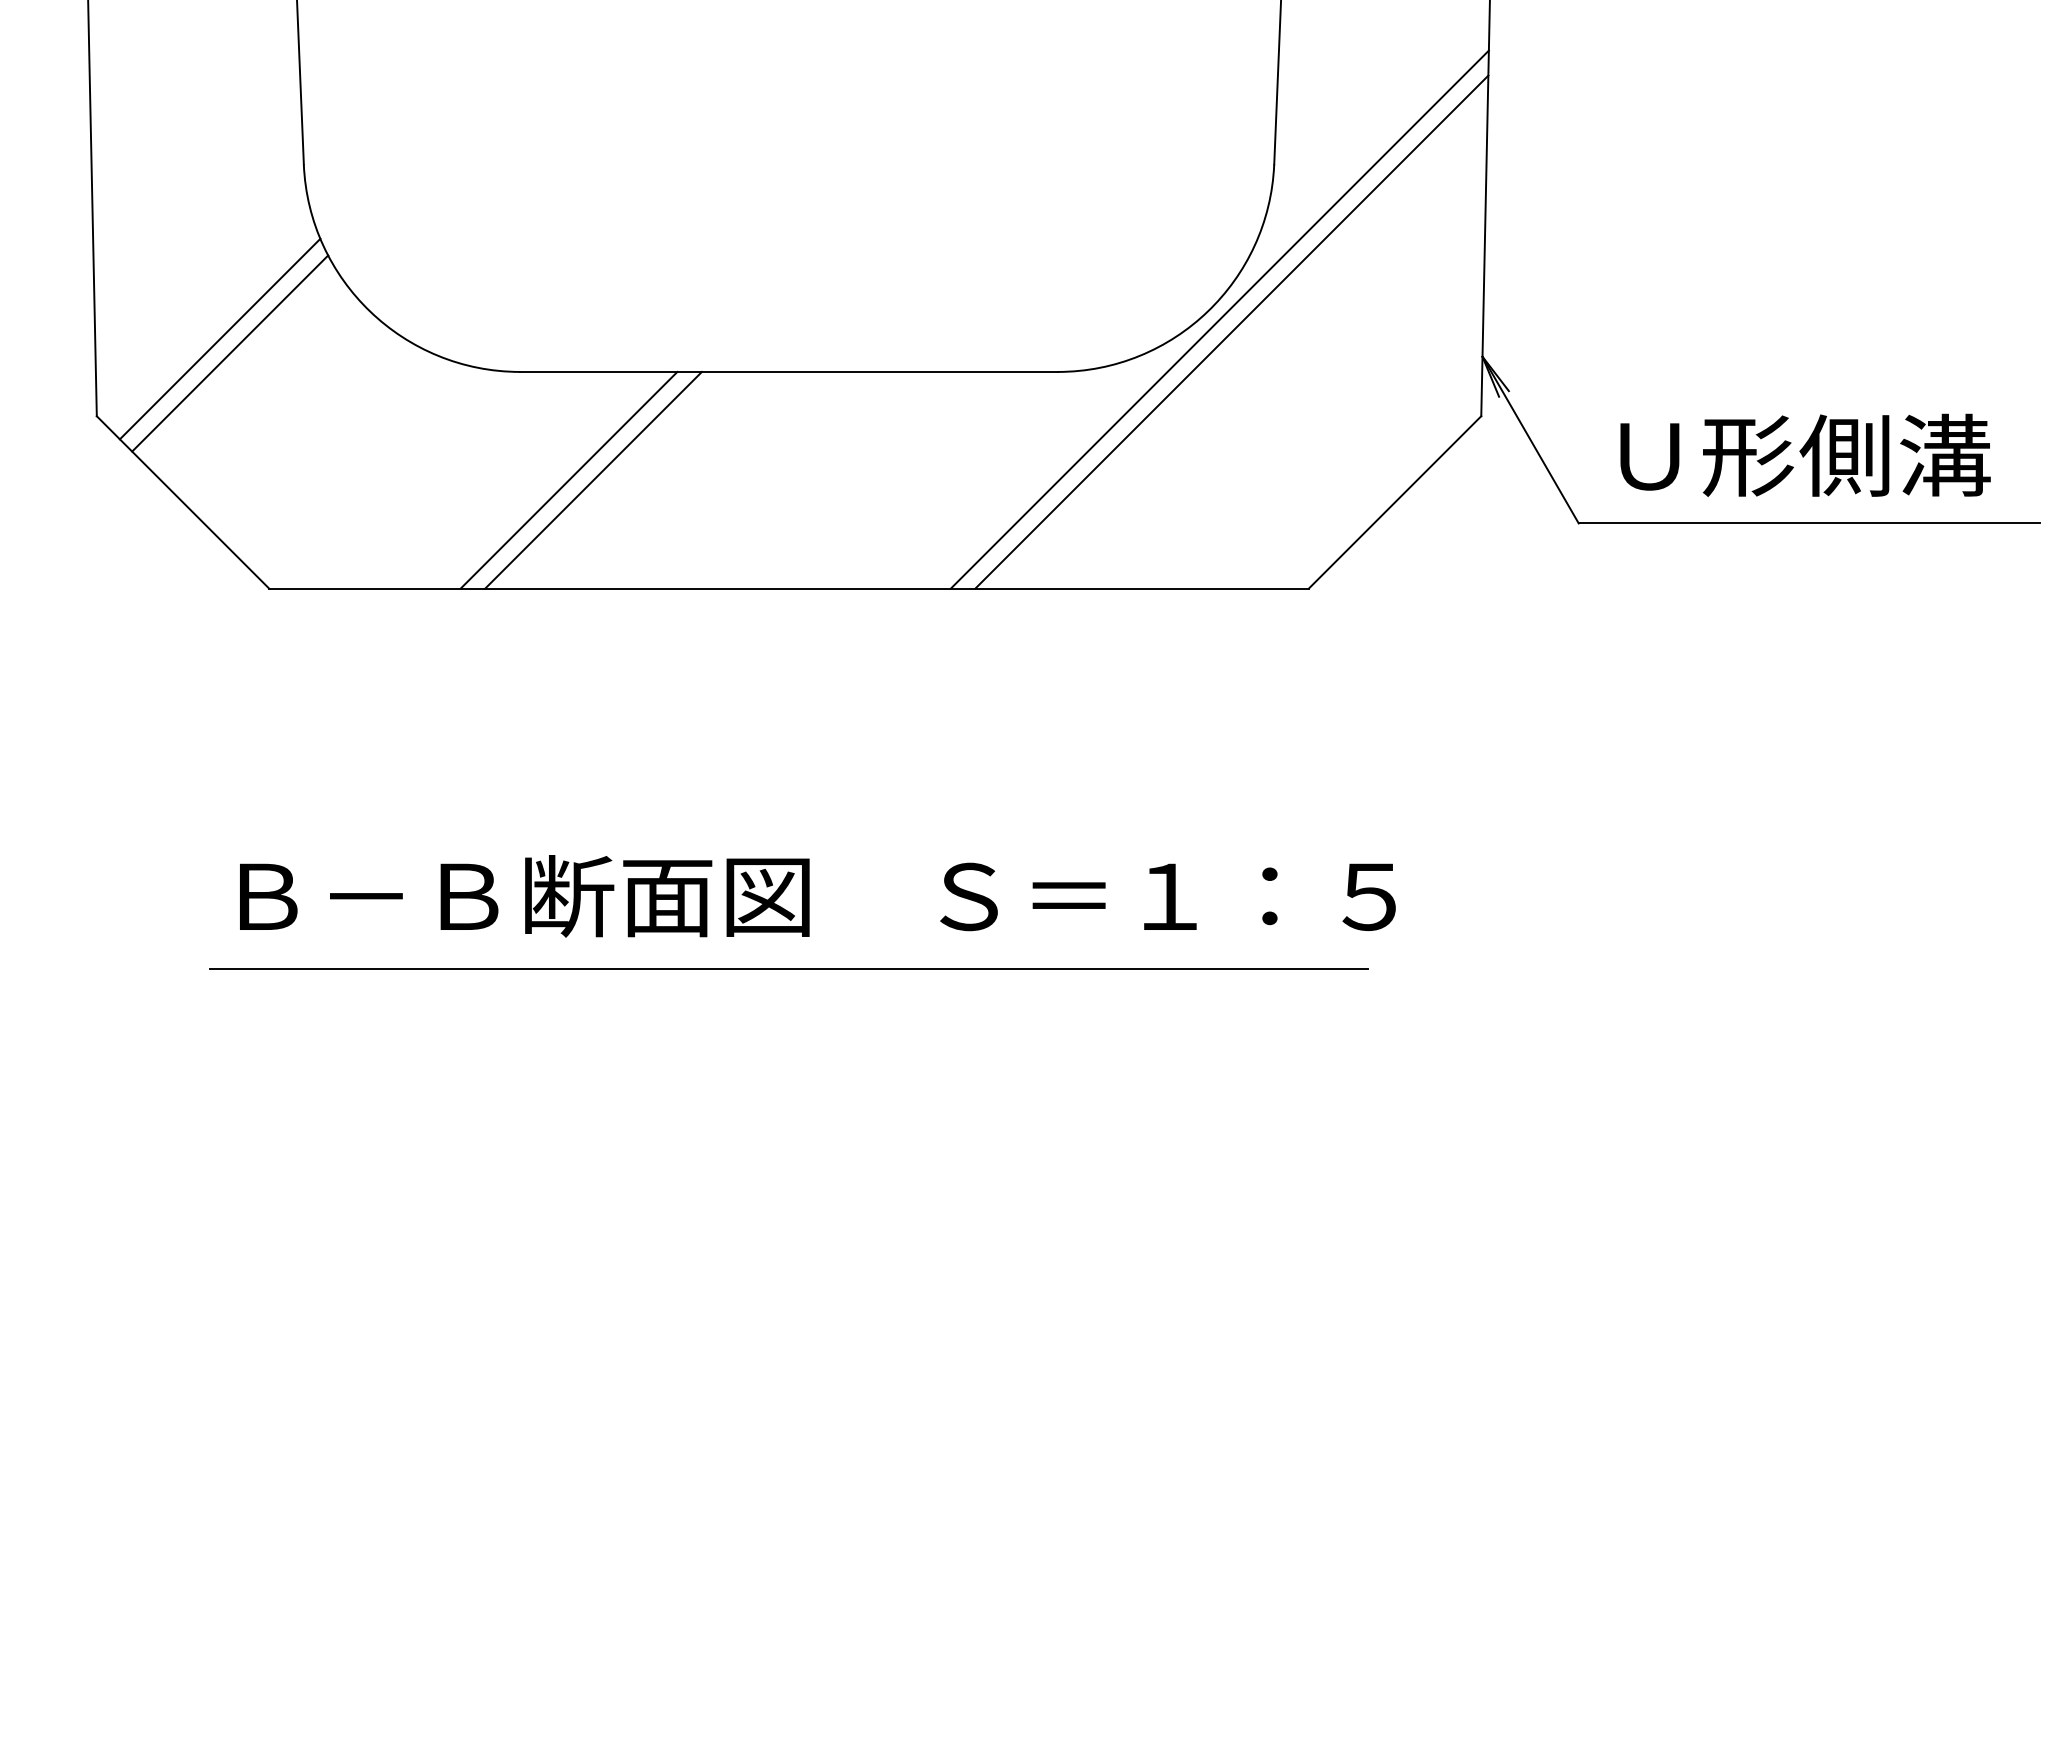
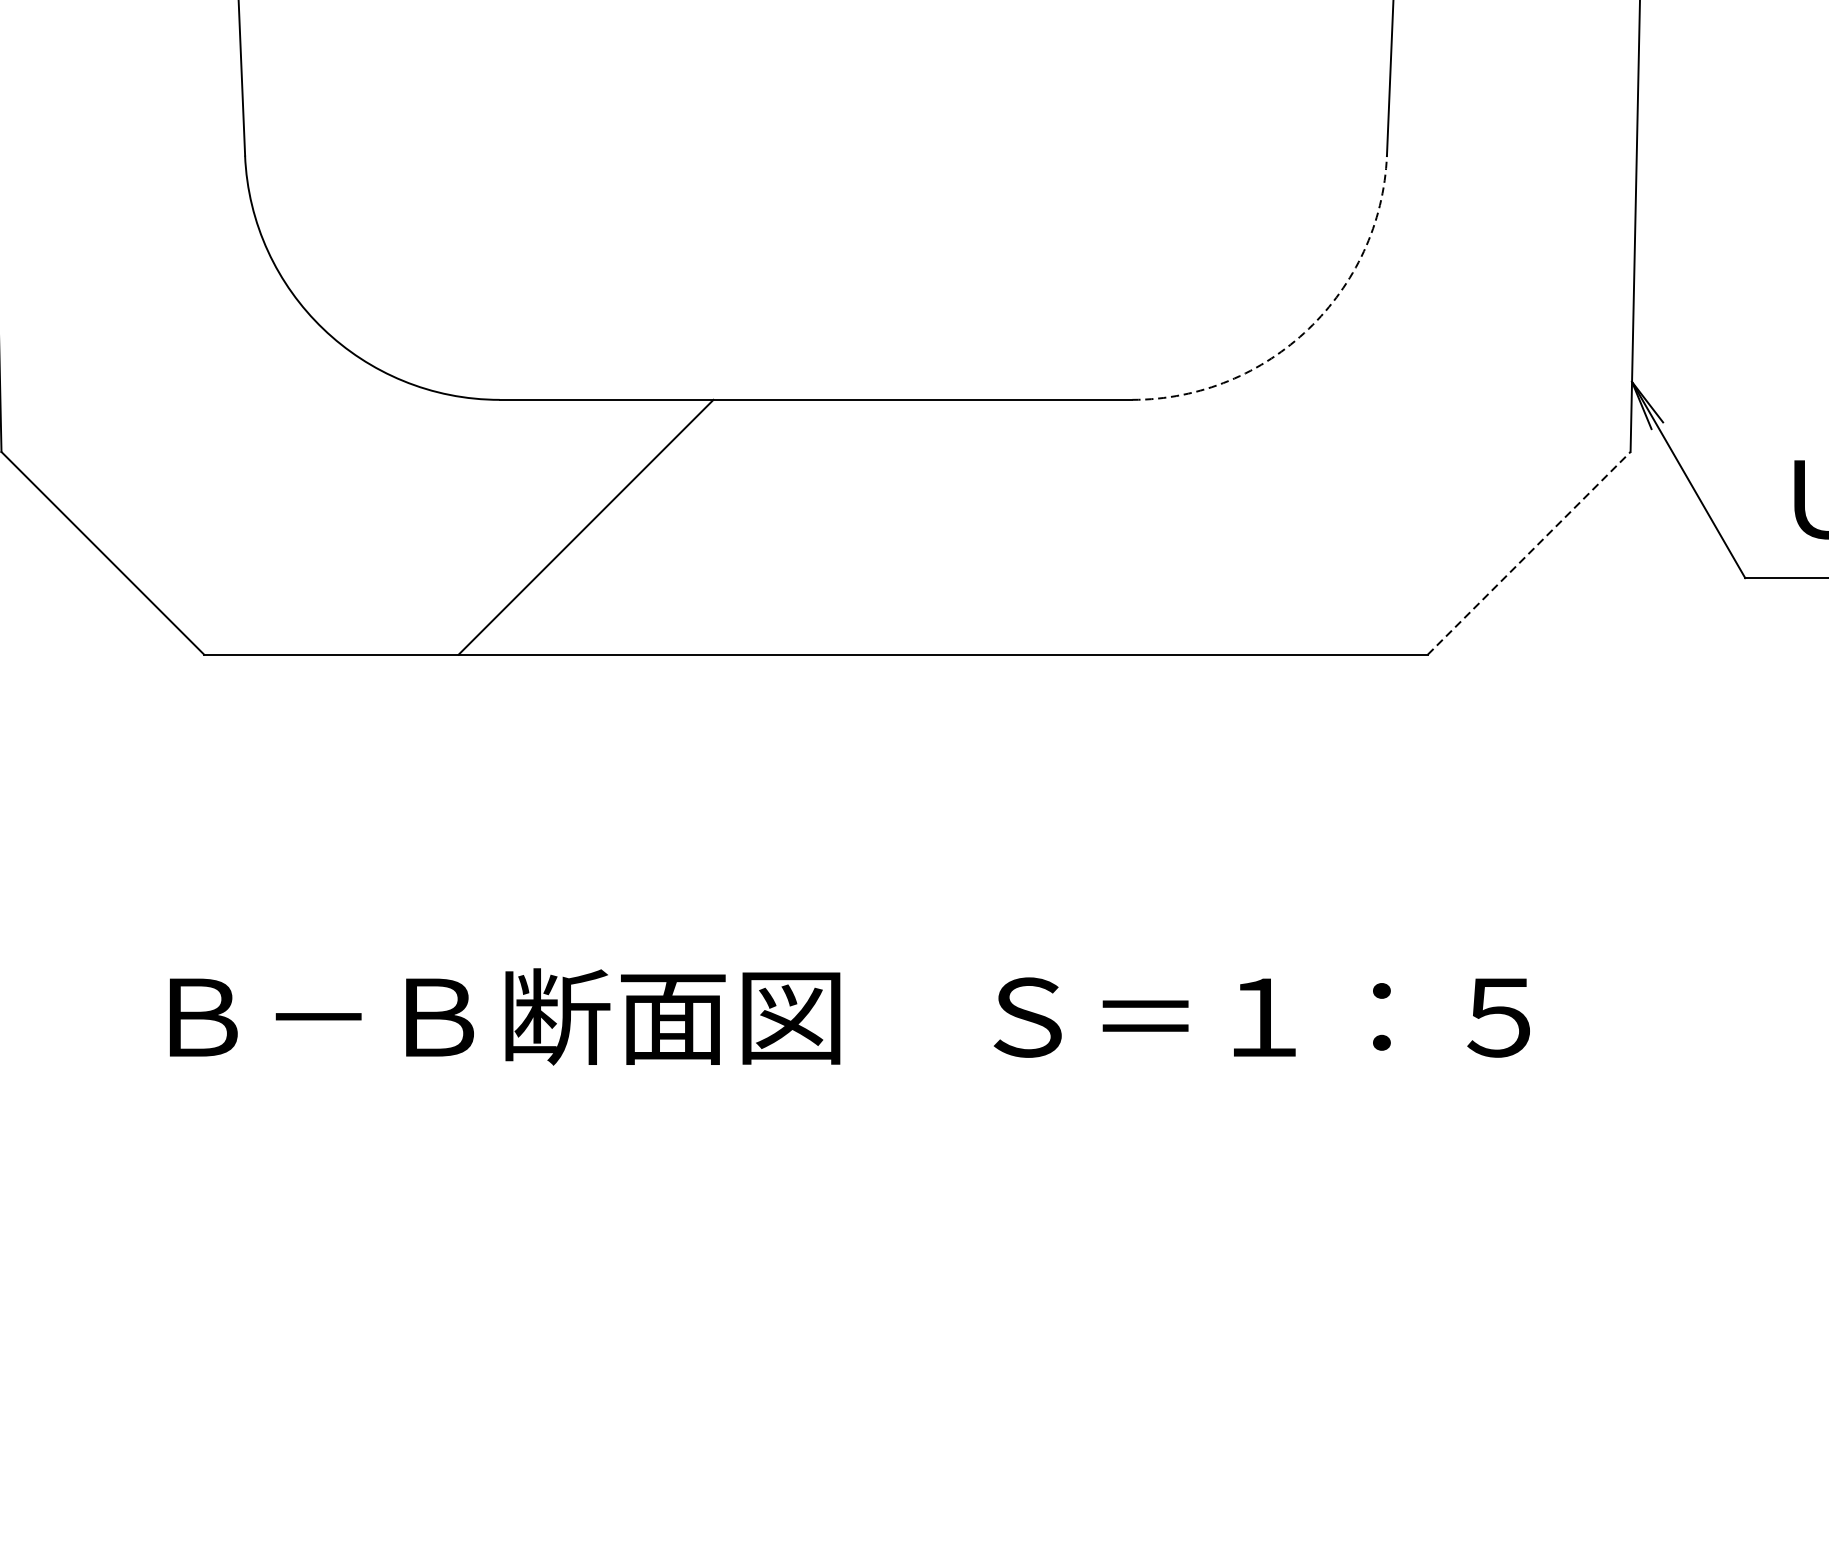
arc: (1207, 311) -> (1308, 328), solid -> dashed
line: (1219, 319) -> (1322, 338), removed
line: (1231, 331) -> (1336, 352), removed
line: (219, 338) -> (145, 360), removed
line: (230, 353) -> (158, 378), removed
line: (568, 479) -> (556, 526), removed
line: (1395, 502) -> (1529, 553), solid -> dashed
line: (788, 969) -> (815, 1102), removed

